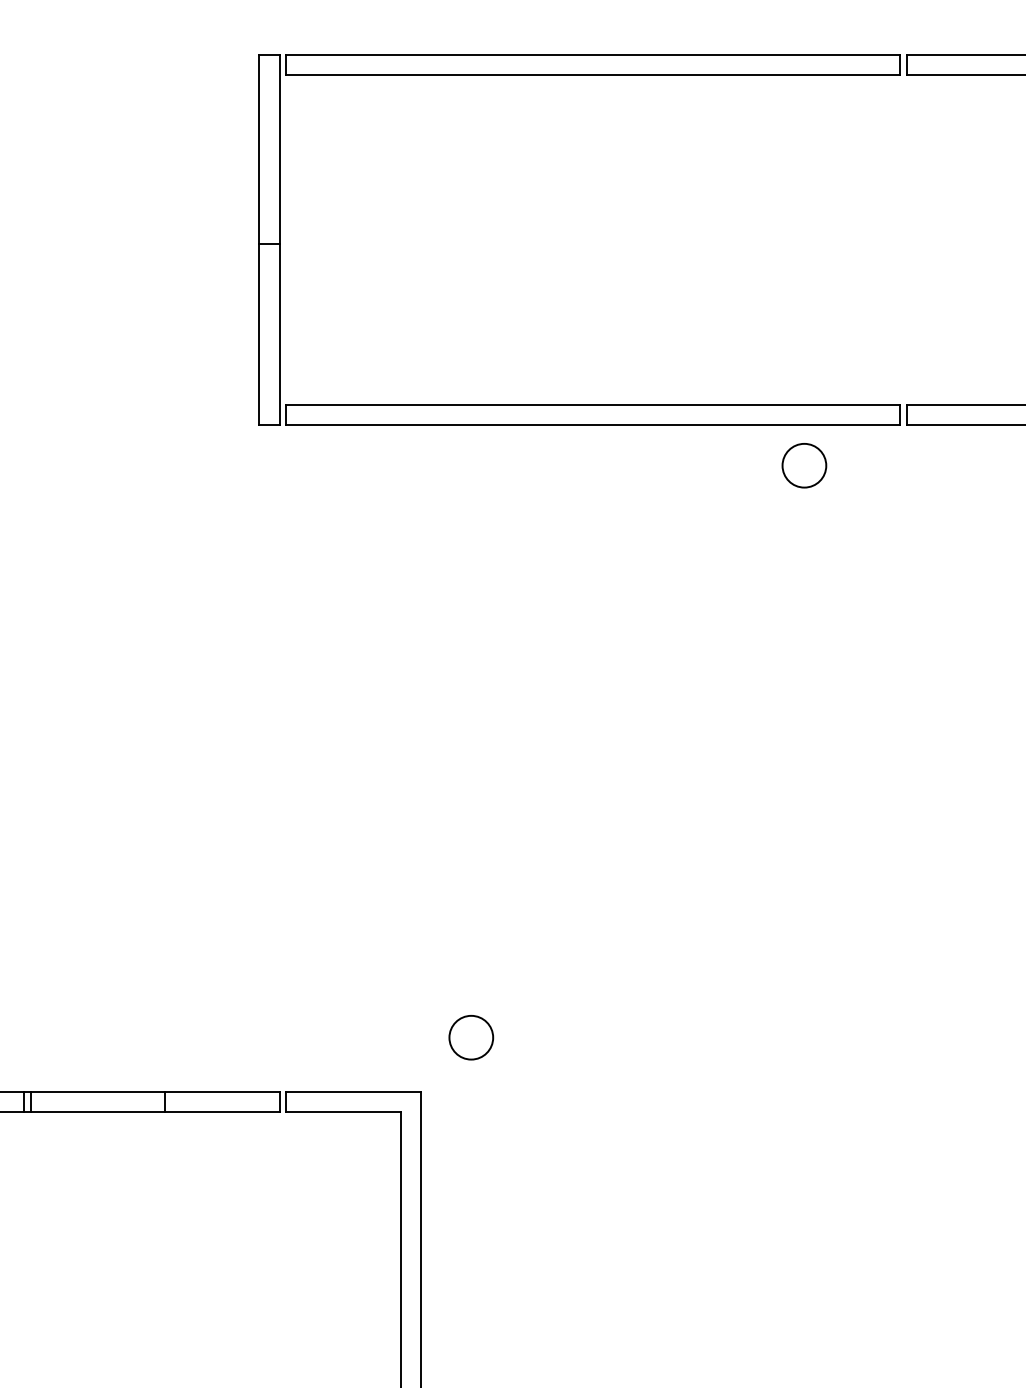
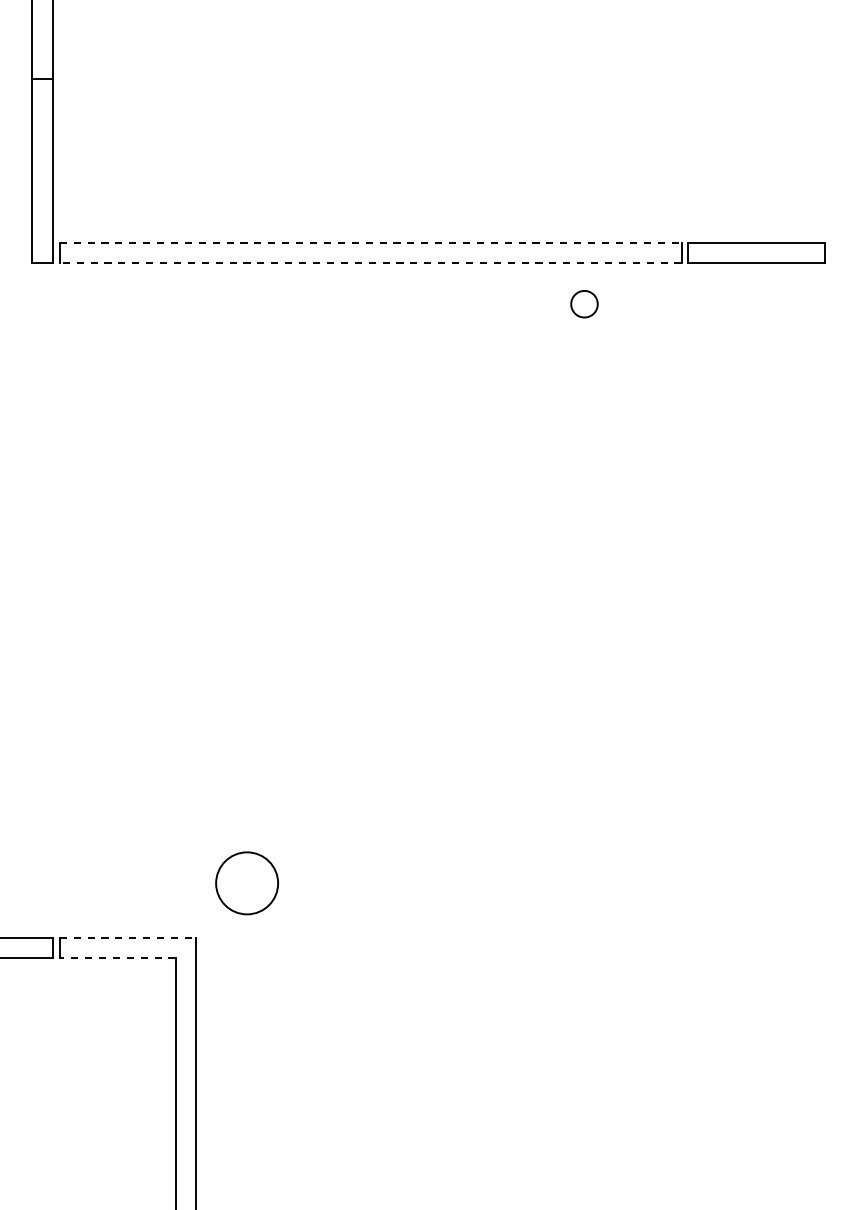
line: (593, 405) -> (370, 243), solid -> dashed
line: (592, 425) -> (369, 263), solid -> dashed
circle: (804, 465) -> (584, 303), size x0.6
circle: (471, 1037) -> (247, 883), size x1.4
line: (354, 1091) -> (128, 937), solid -> dashed
line: (342, 1111) -> (116, 958), solid -> dashed

